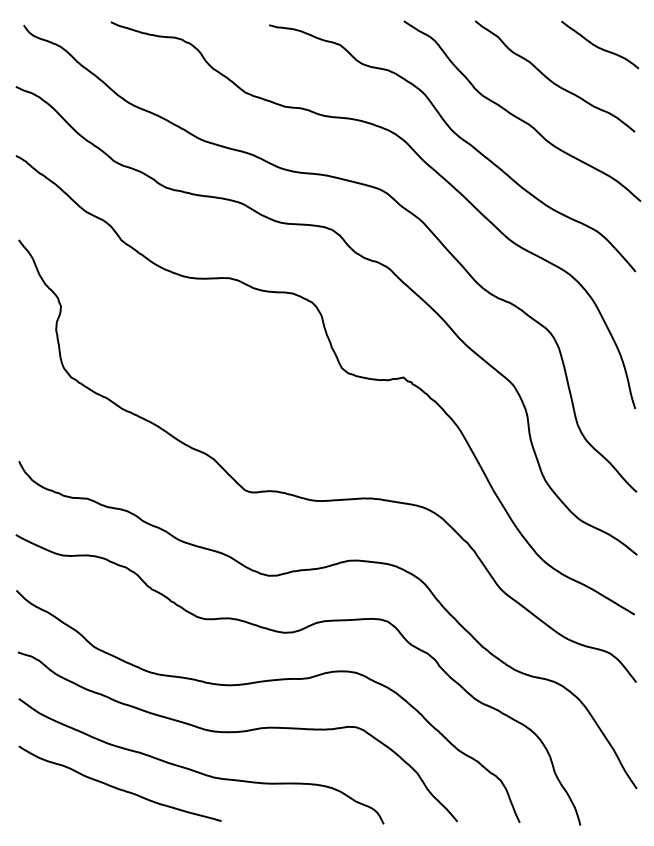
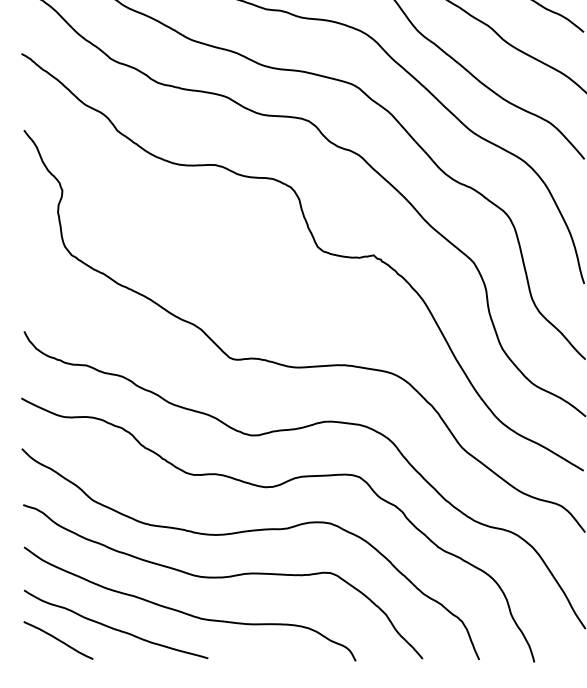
curve: (56, 801) -> (58, 640), added

